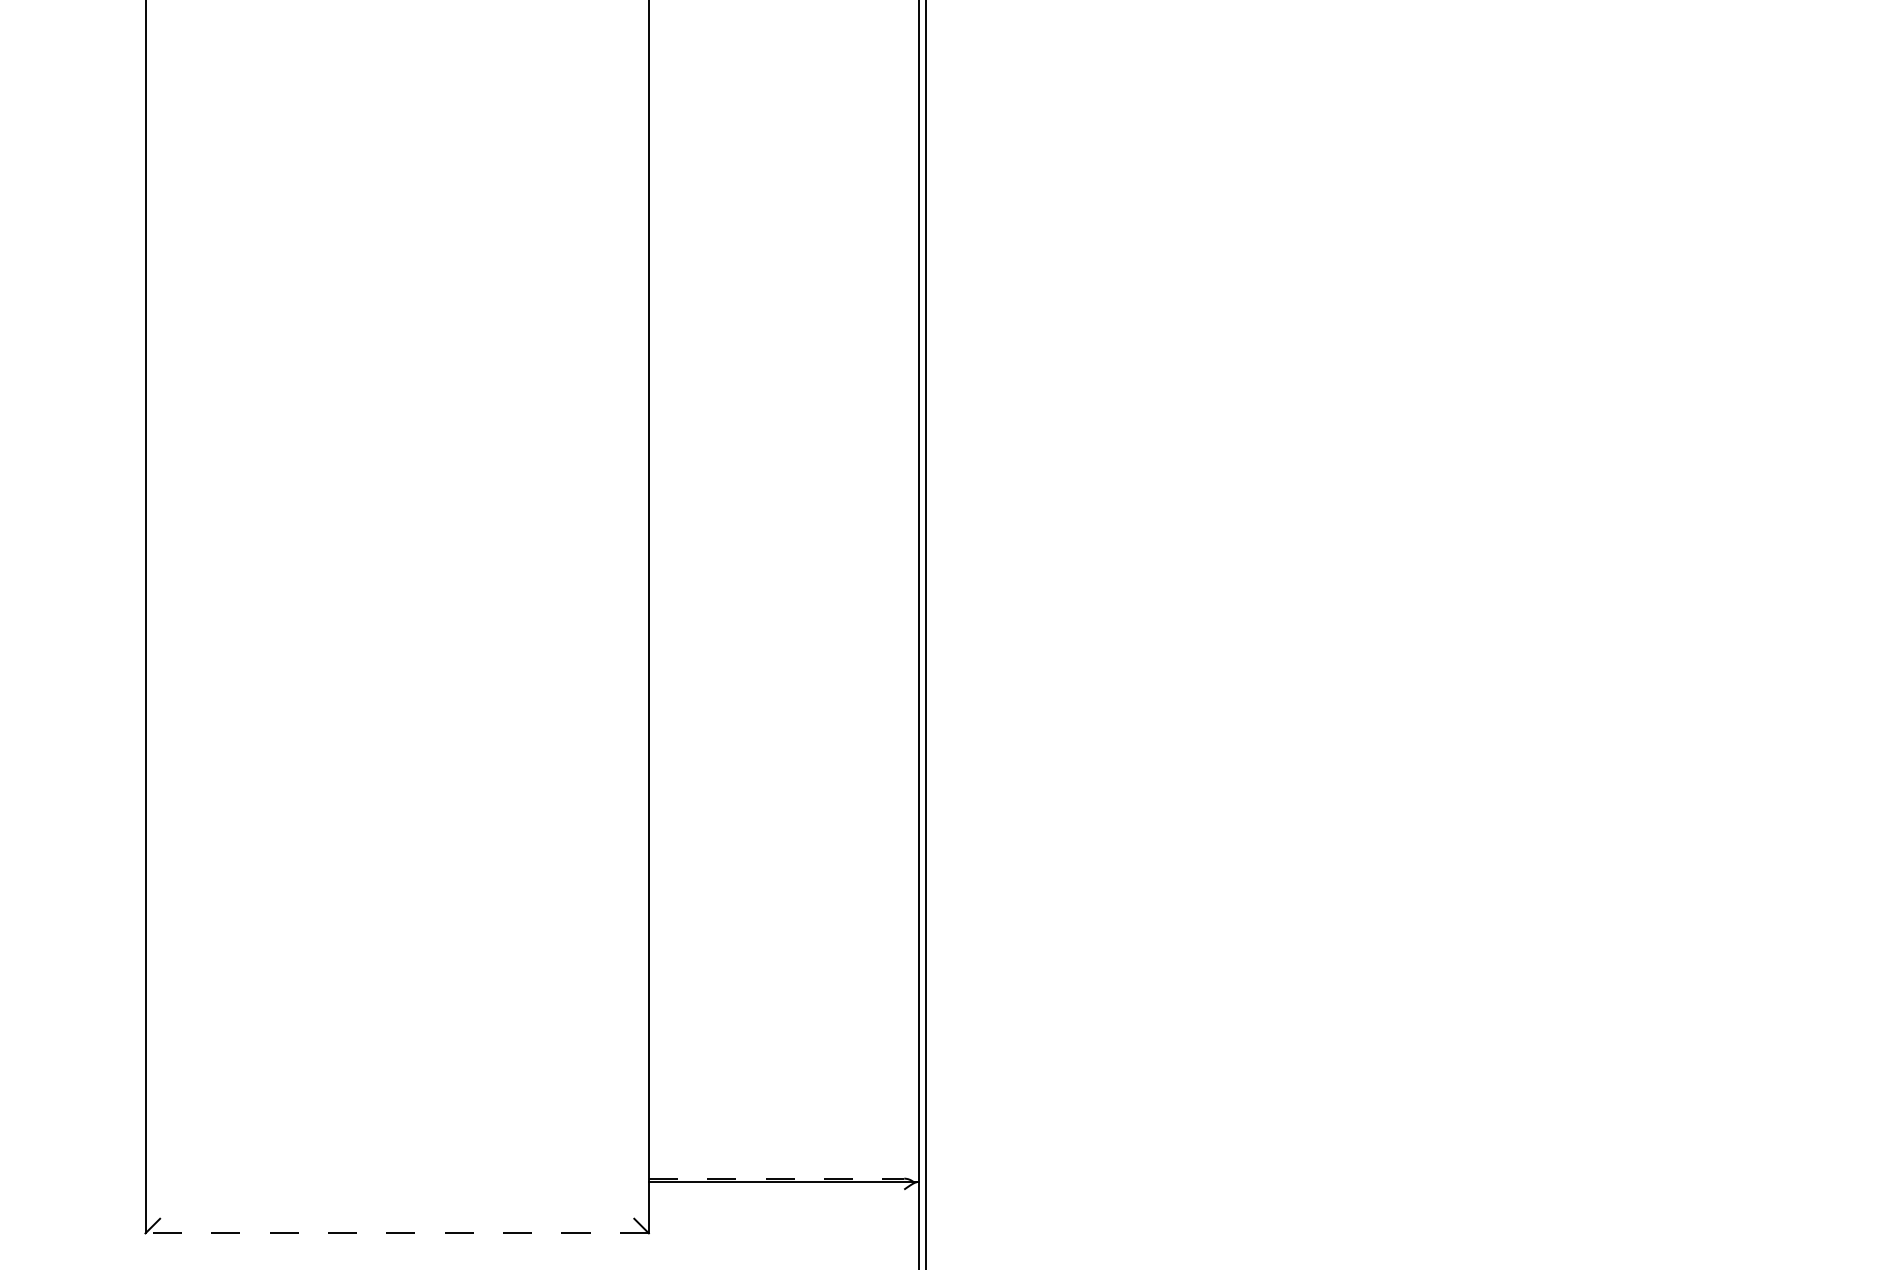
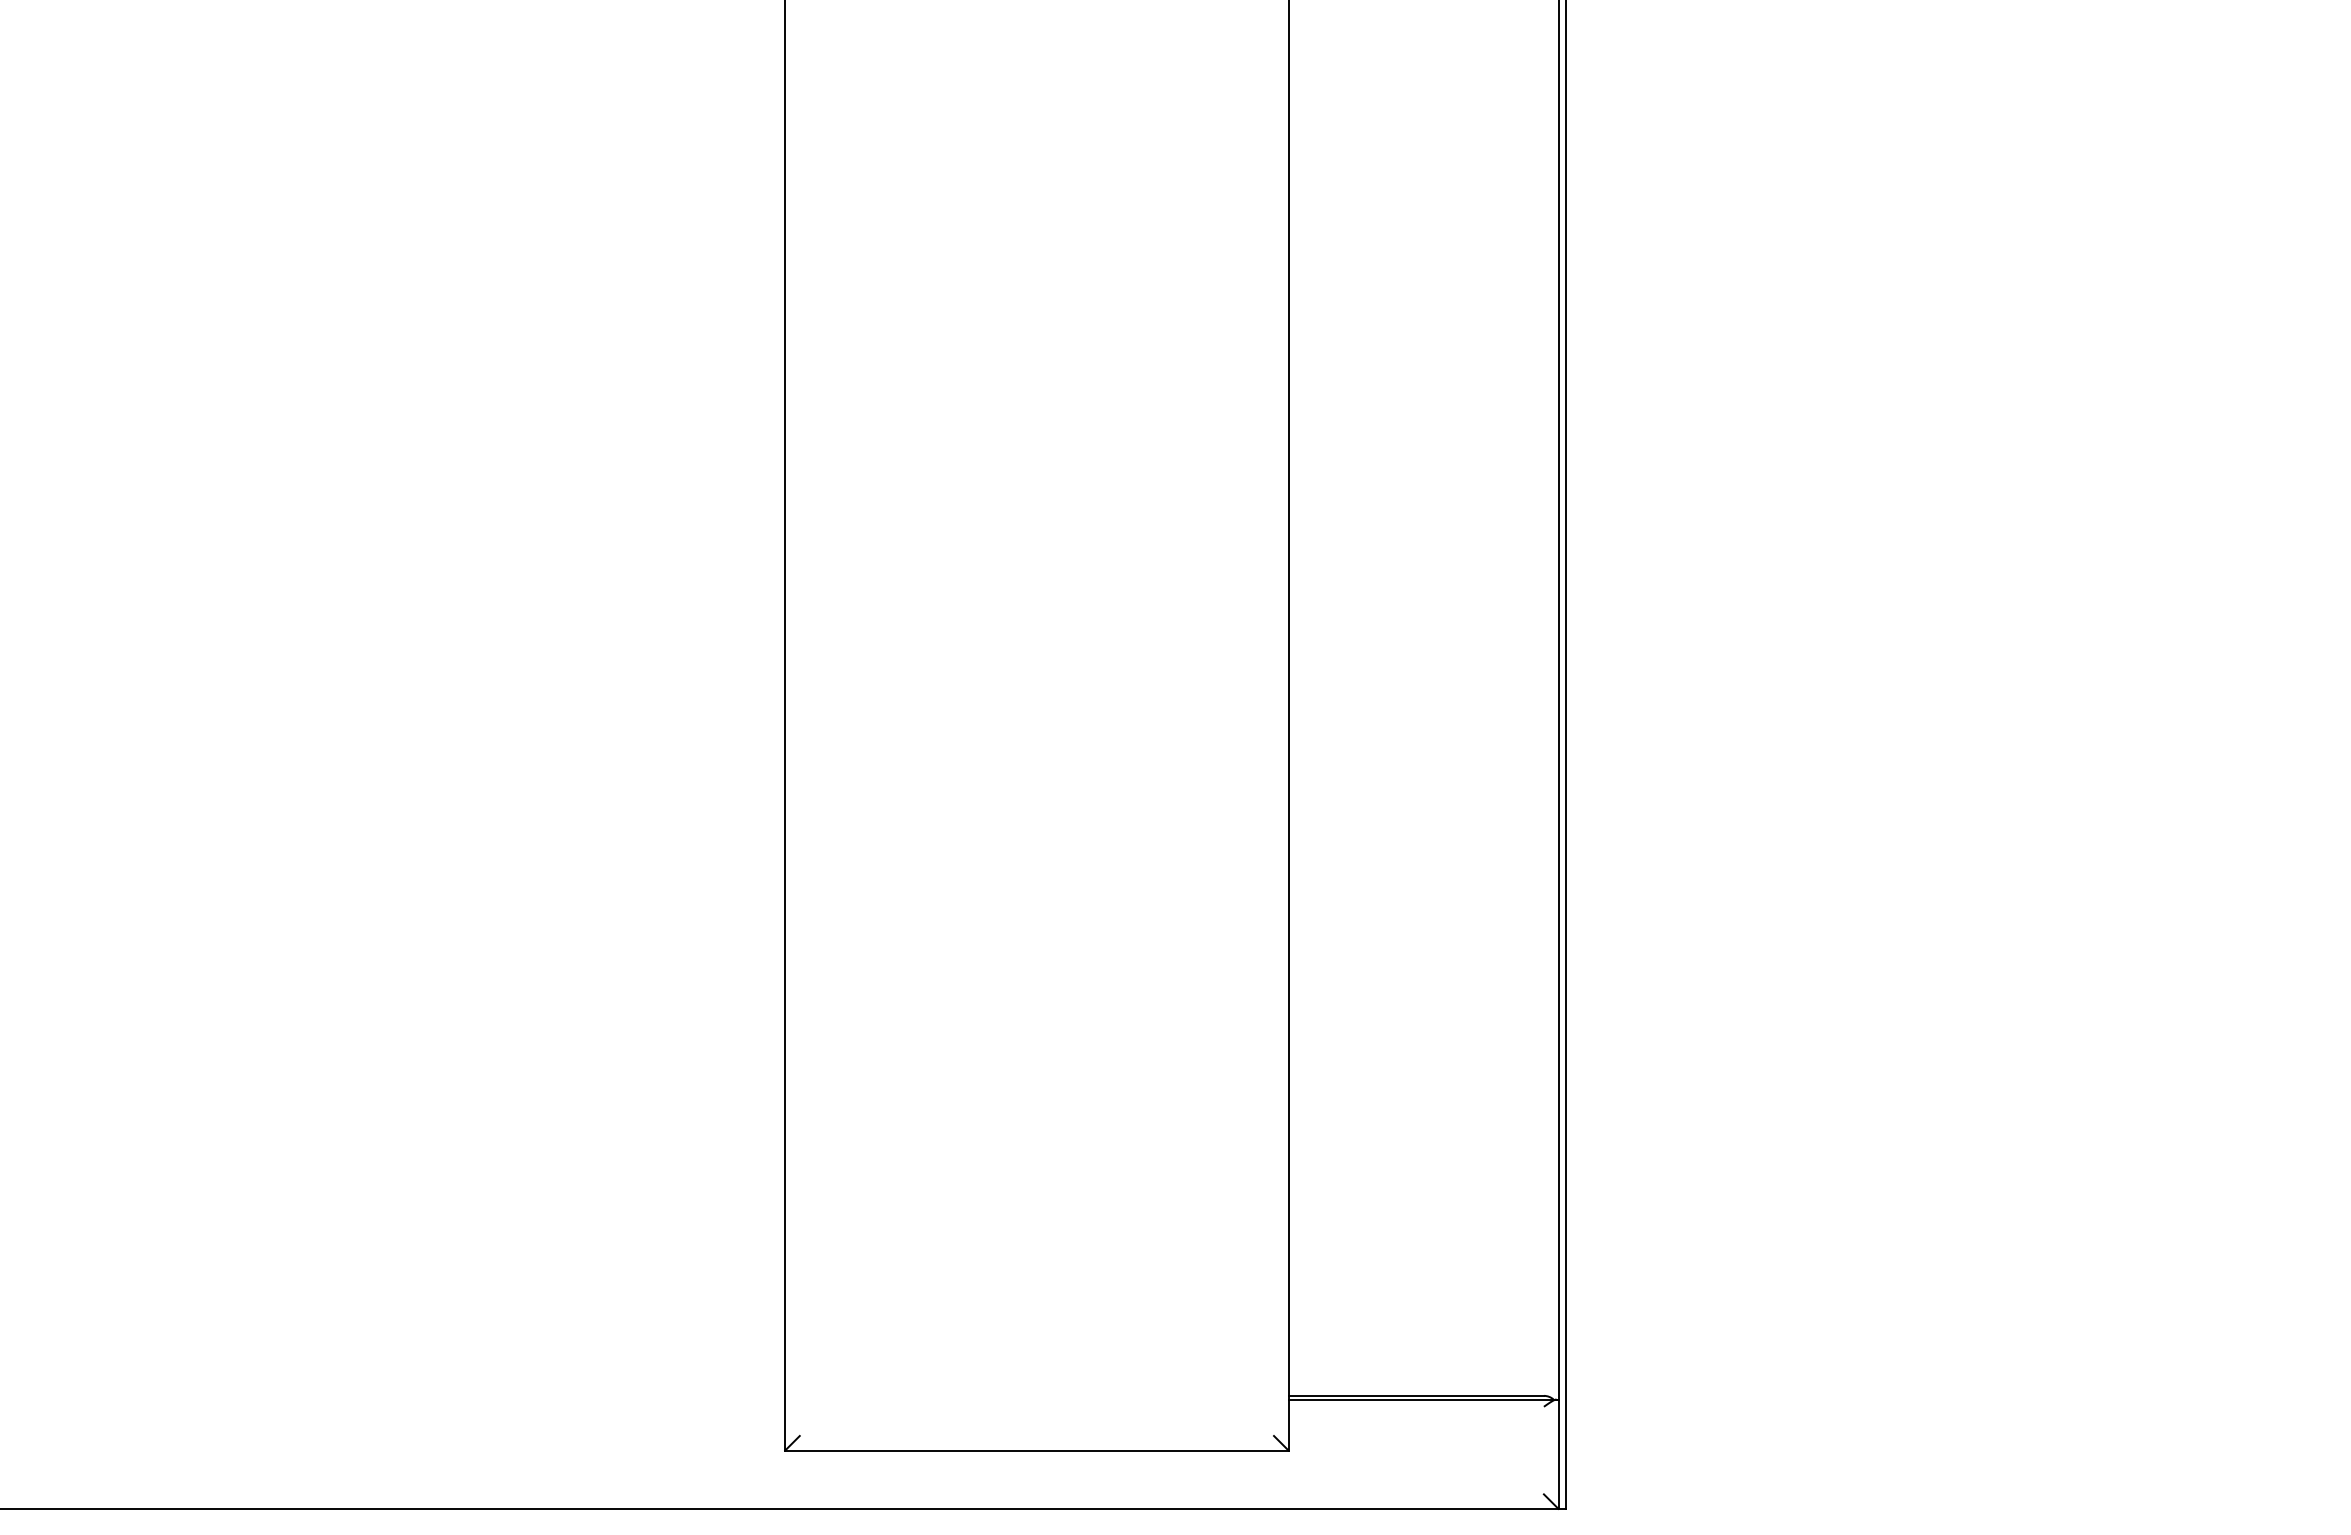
line: (776, 1178) -> (1416, 1395), dashed -> solid
line: (396, 1233) -> (1036, 1450), dashed -> solid

